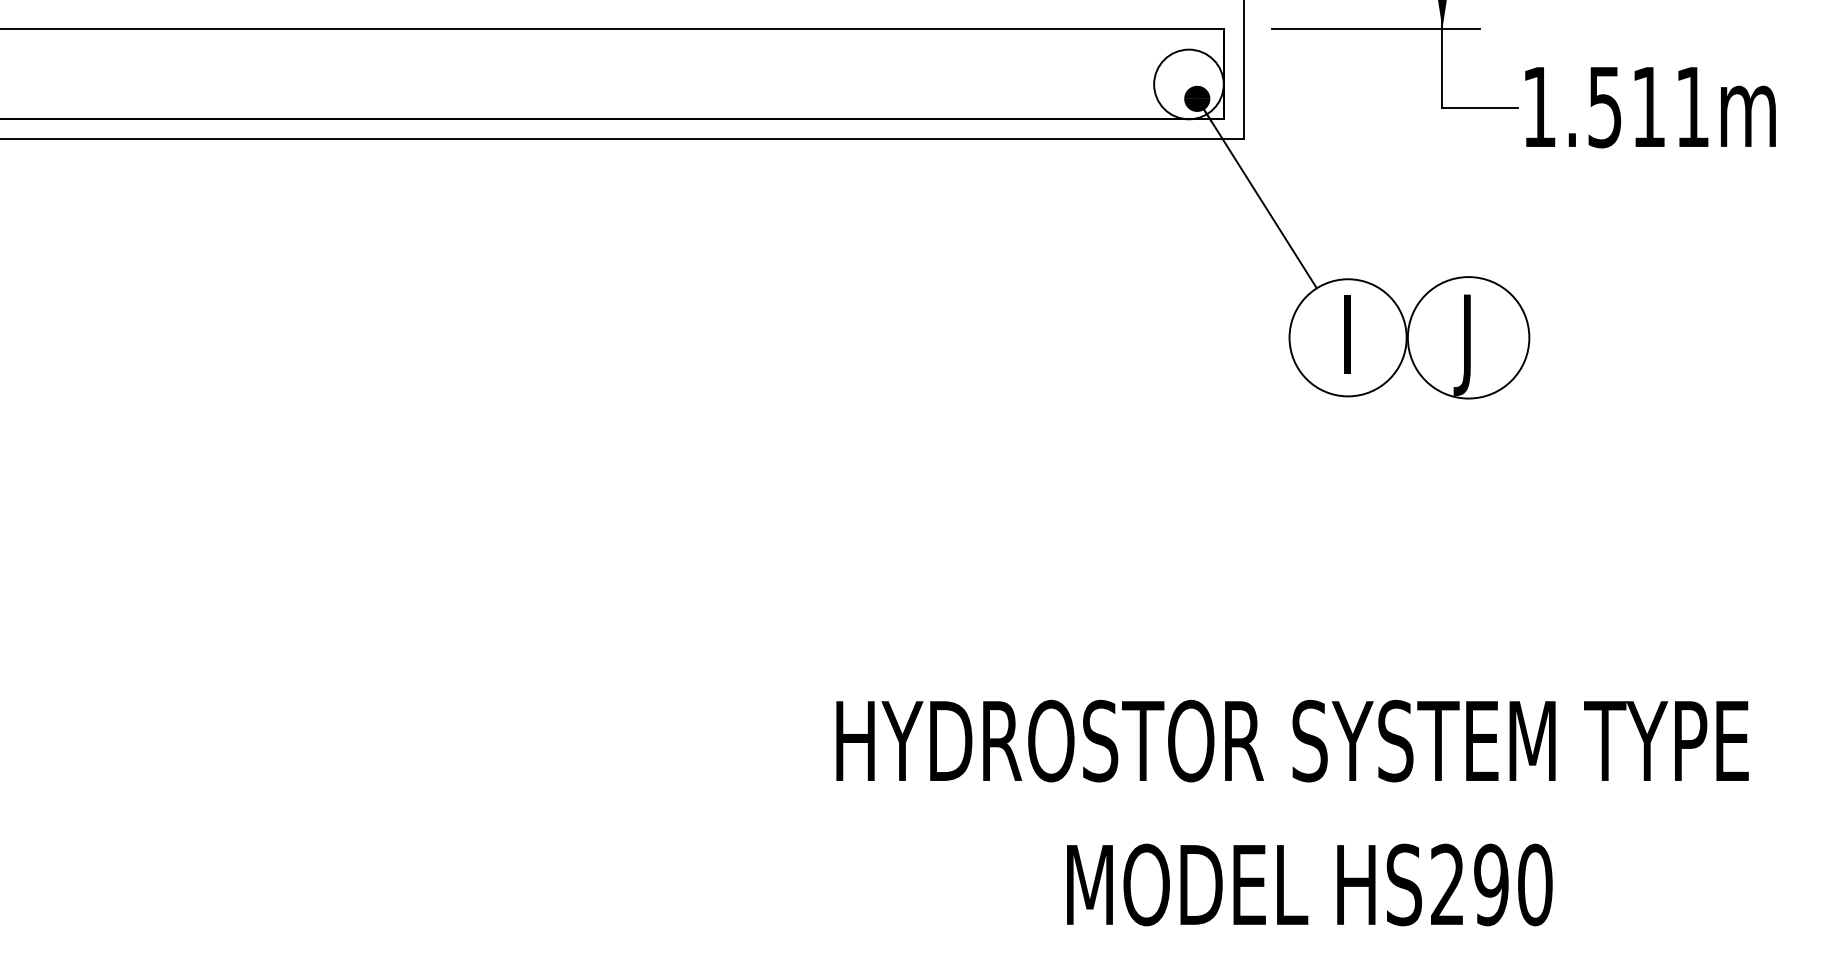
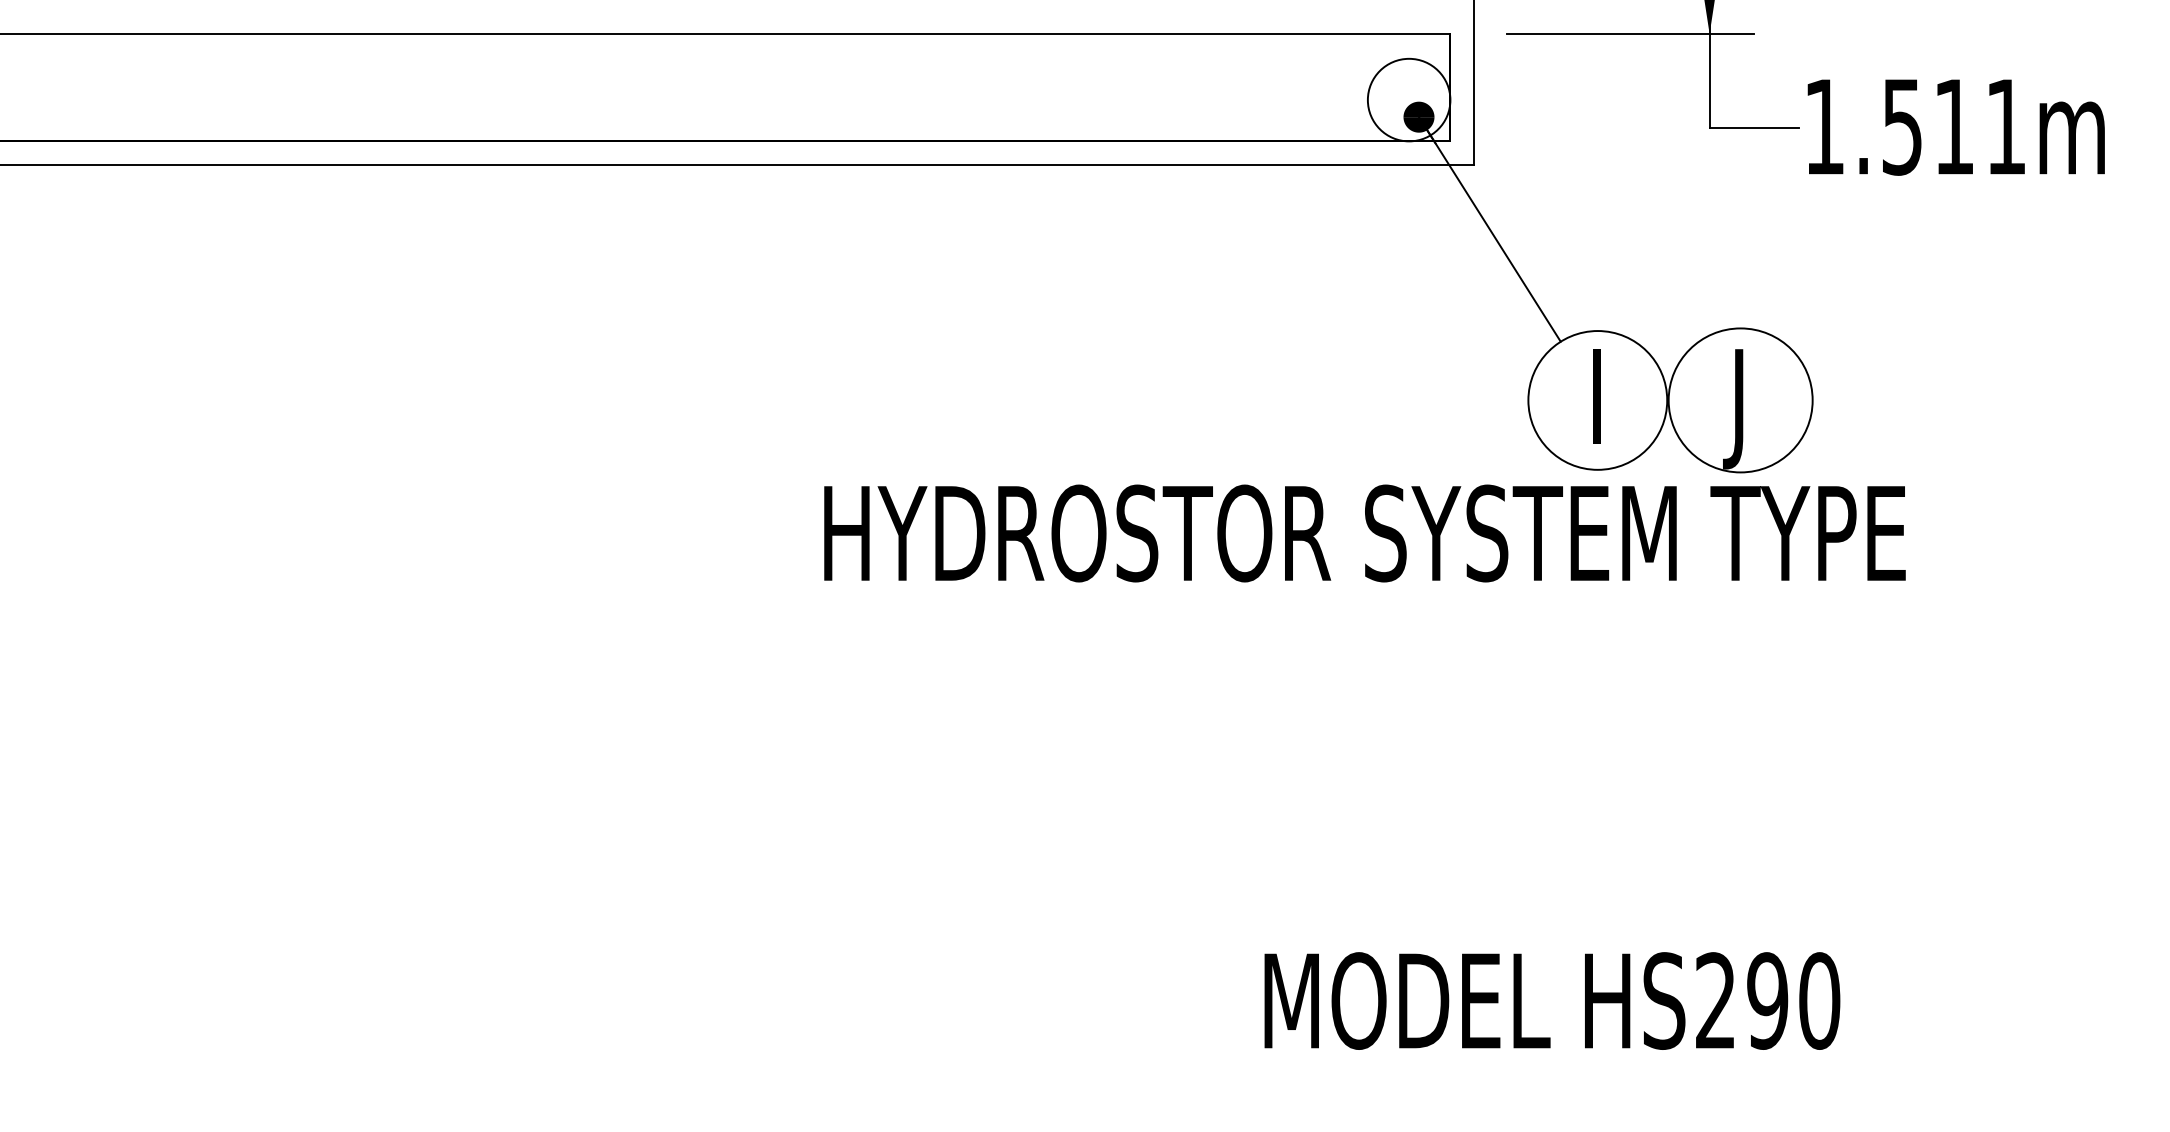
text: (1292, 741) -> (1364, 533), moved
text: (1309, 884) -> (1552, 1000), moved

